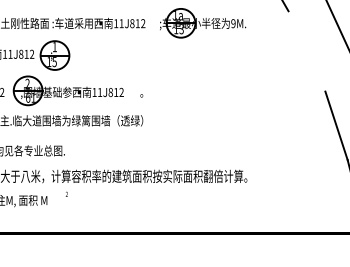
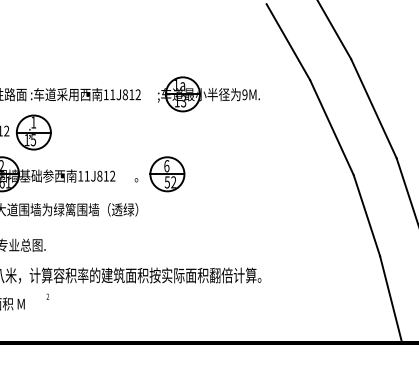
line: (306, 51) -> (331, 127), added
part: (167, 91) -> (167, 174), added

